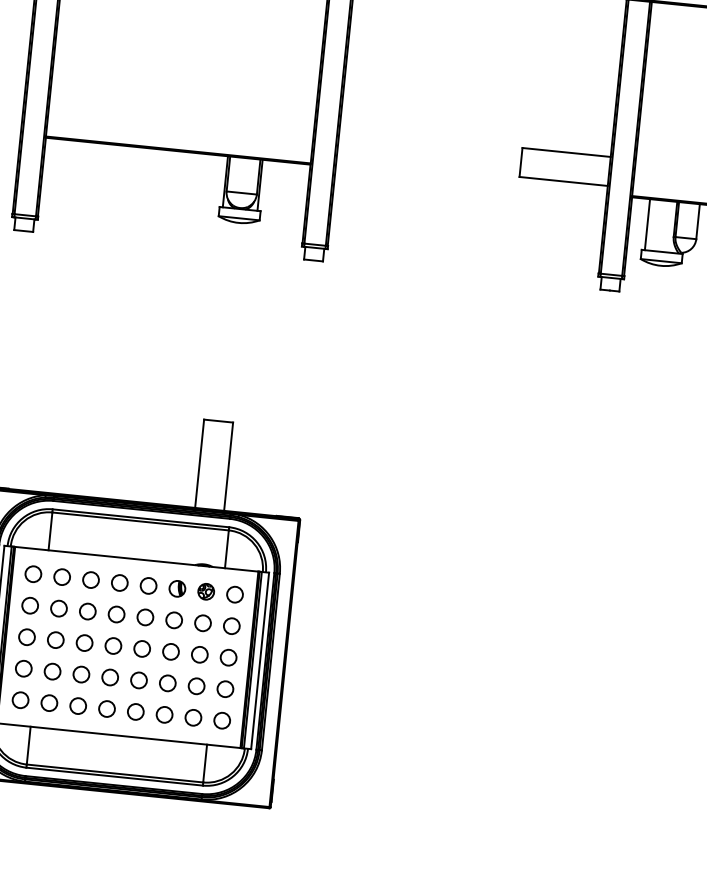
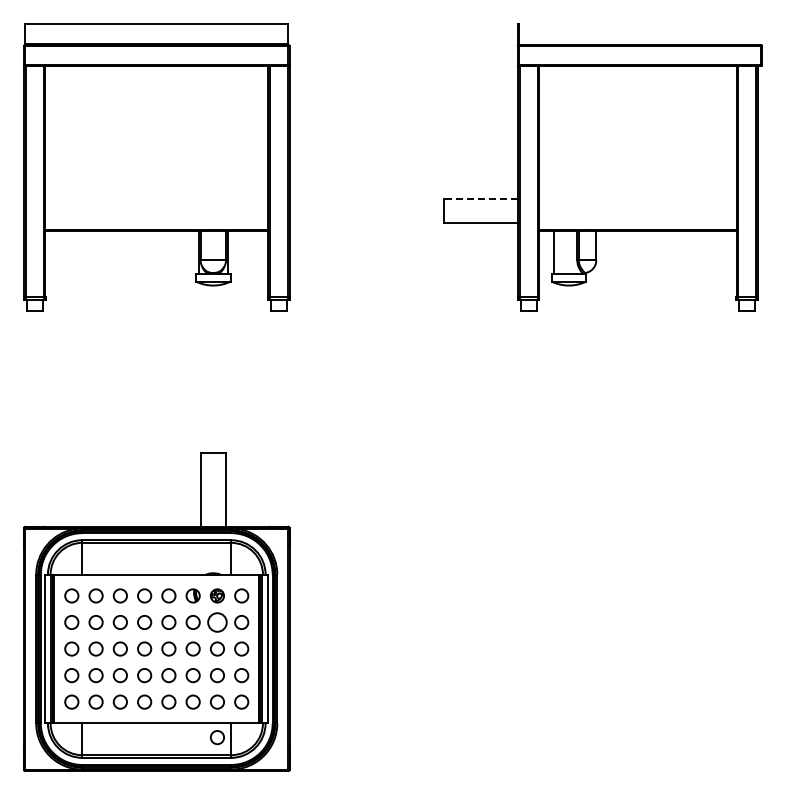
line: (566, 152) -> (480, 199), solid -> dashed
circle: (203, 623) -> (217, 622), size x1.4
circle: (189, 759) -> (217, 737), added

